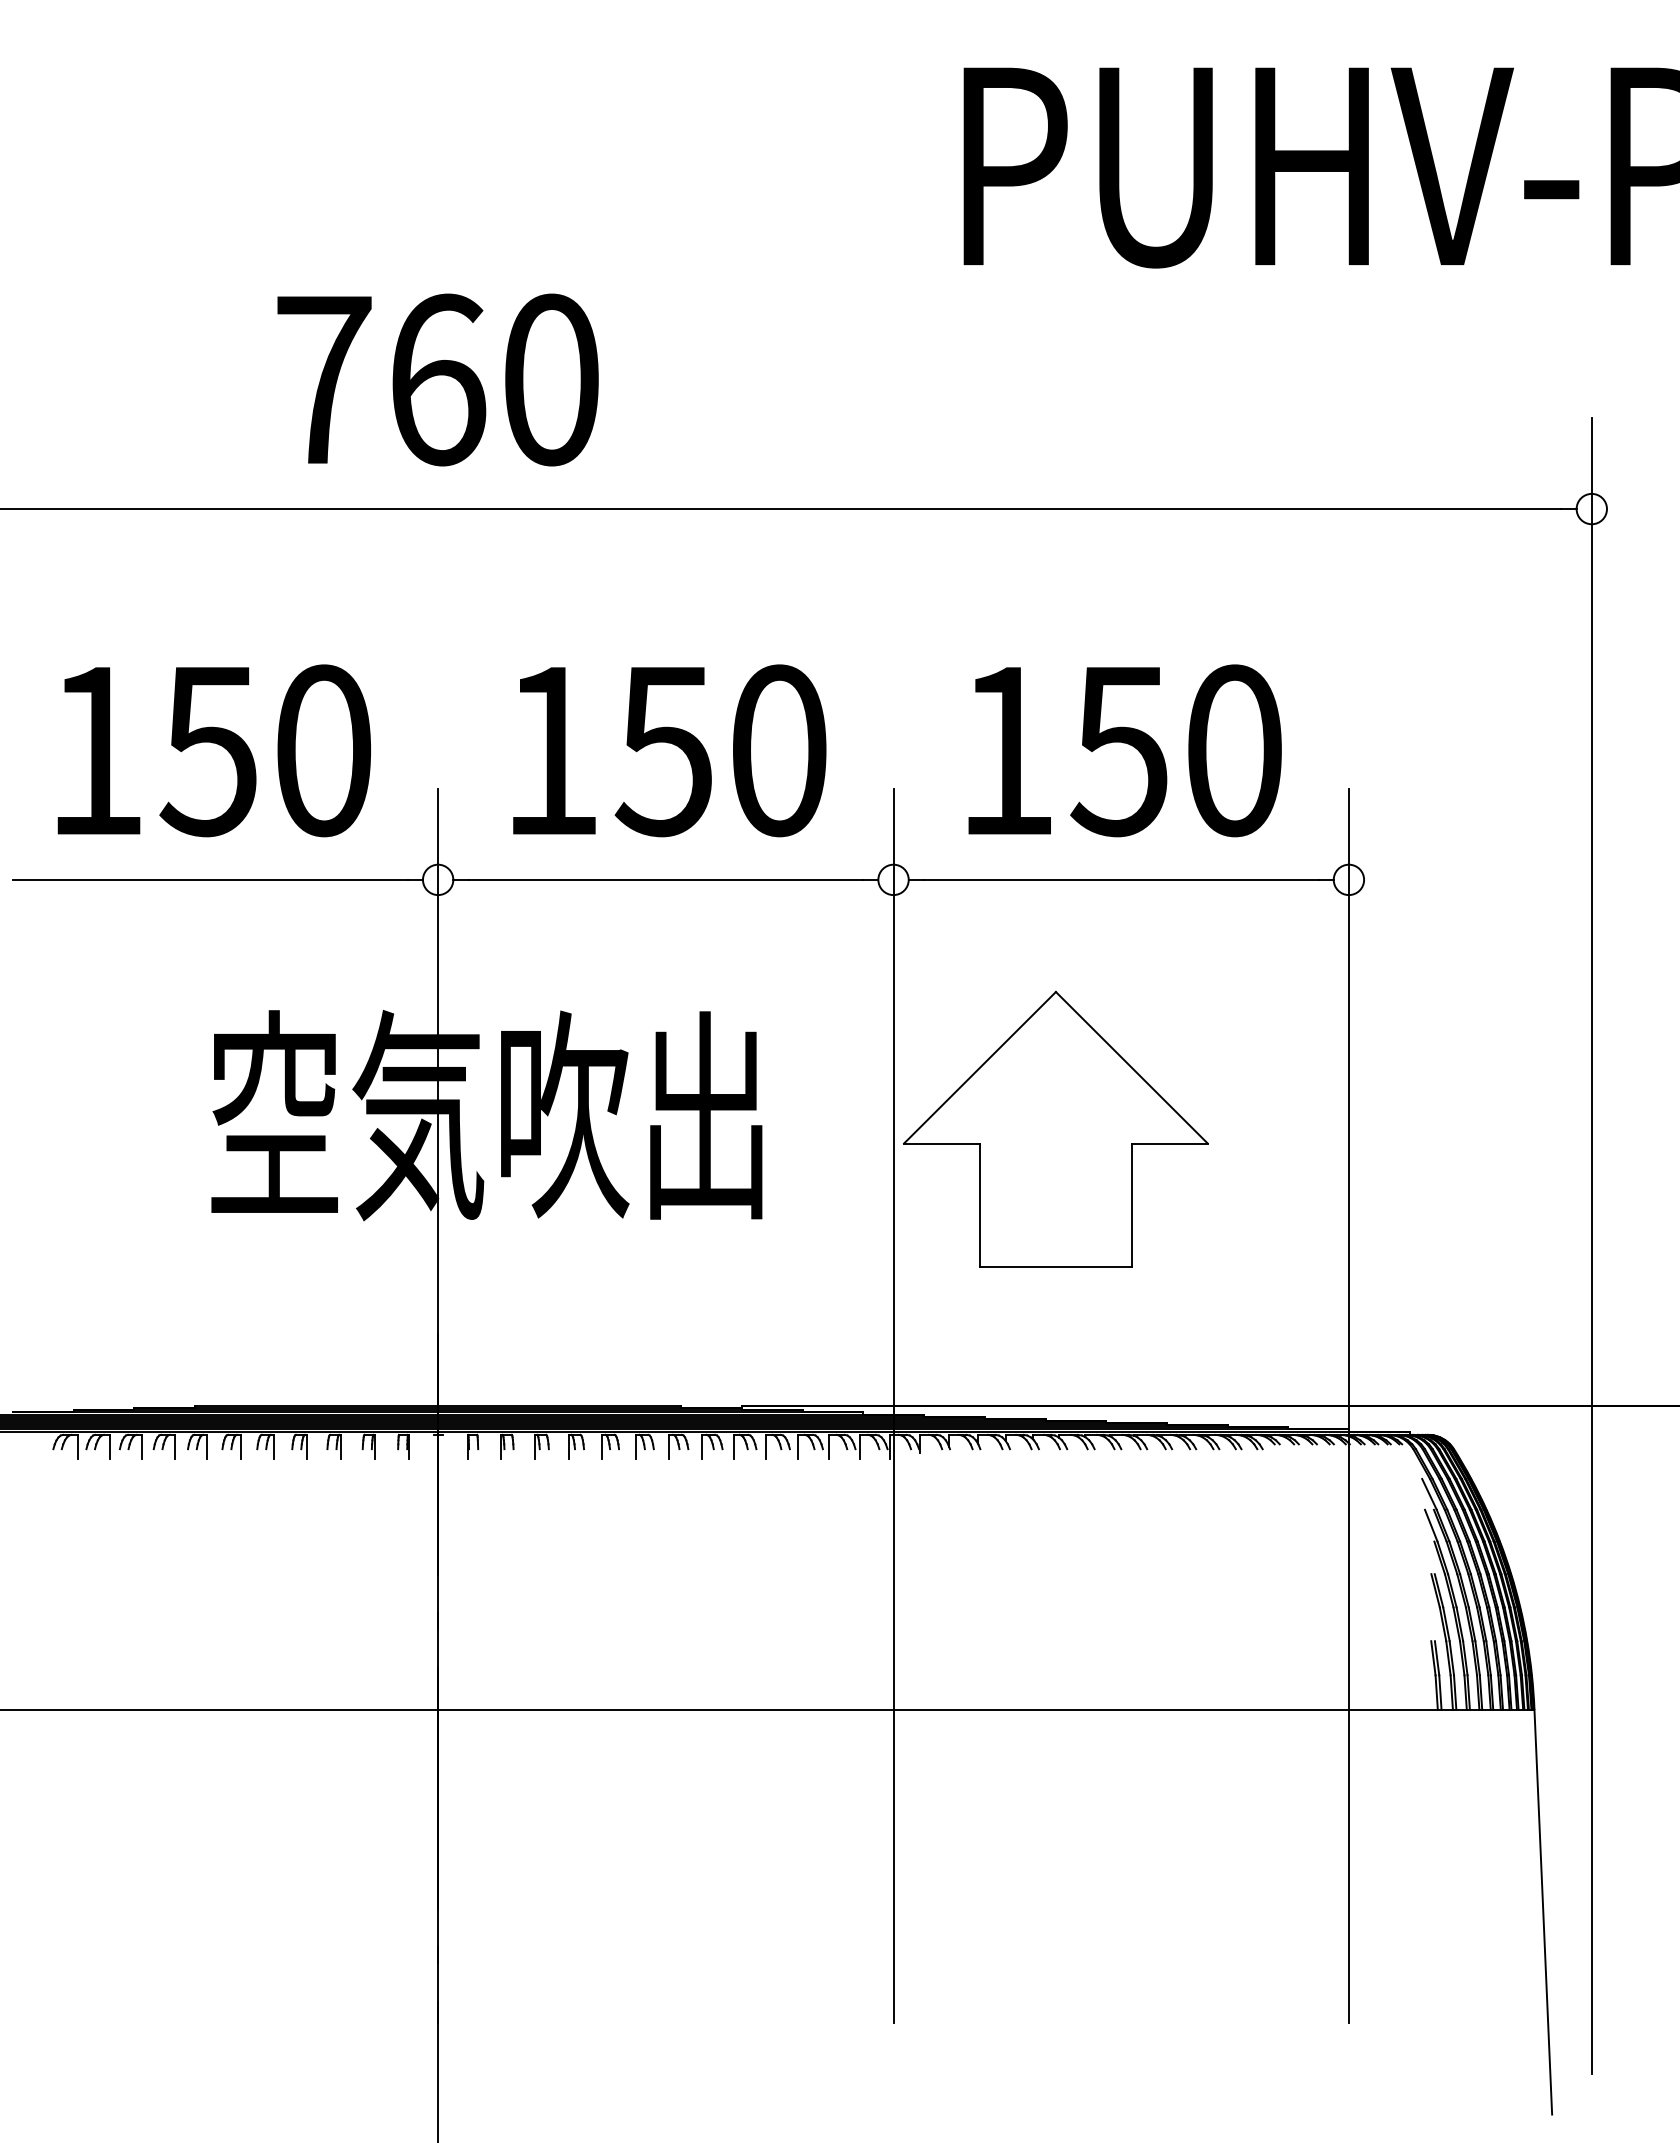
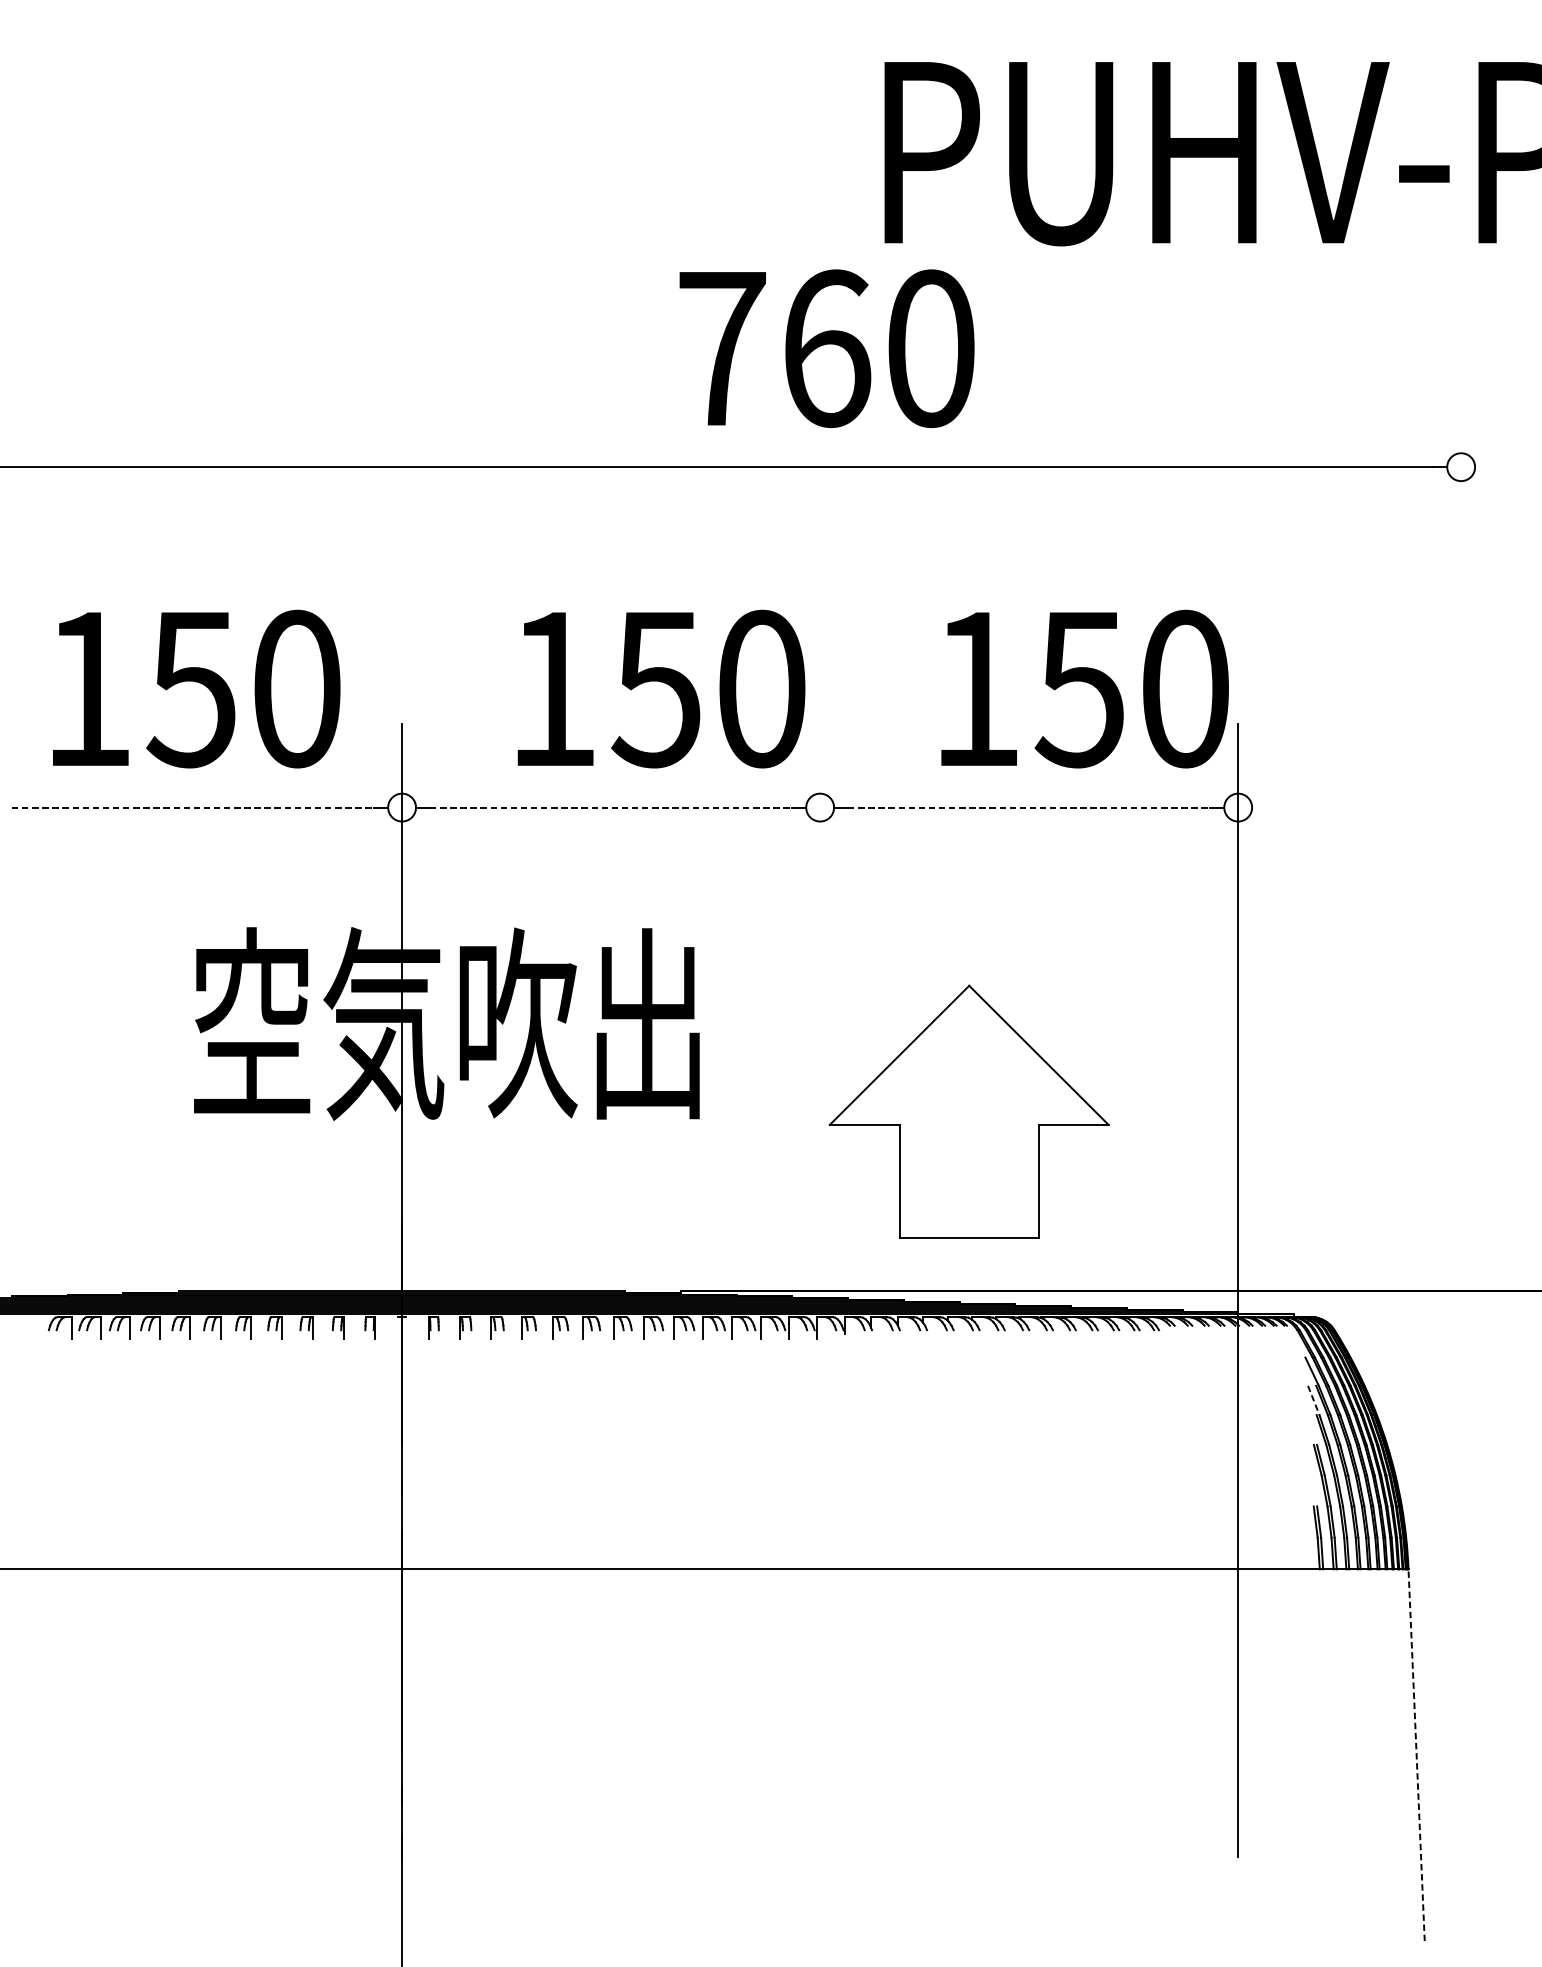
text: (437, 379) -> (826, 348), moved
text: (669, 750) -> (661, 688), moved
text: (1124, 750) -> (1084, 688), moved
line: (210, 879) -> (193, 807), solid -> dashed
line: (666, 879) -> (611, 807), solid -> dashed
line: (1121, 879) -> (1029, 807), solid -> dashed
part: (1055, 1128) -> (968, 1111), moved
line: (1591, 1245) -> (1460, 1143), removed
line: (893, 1405) -> (820, 1290), removed
line: (1431, 1526) -> (1313, 1401), solid -> dashed
line: (1543, 1912) -> (1416, 1755), solid -> dashed

